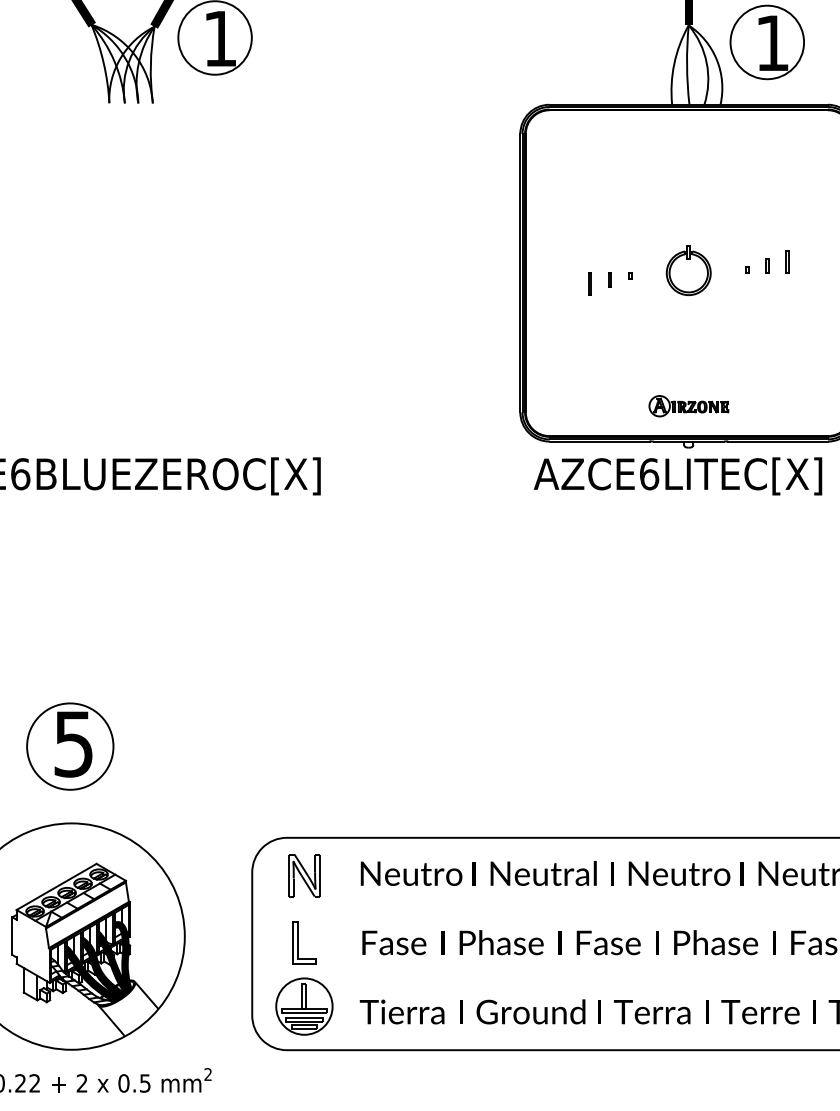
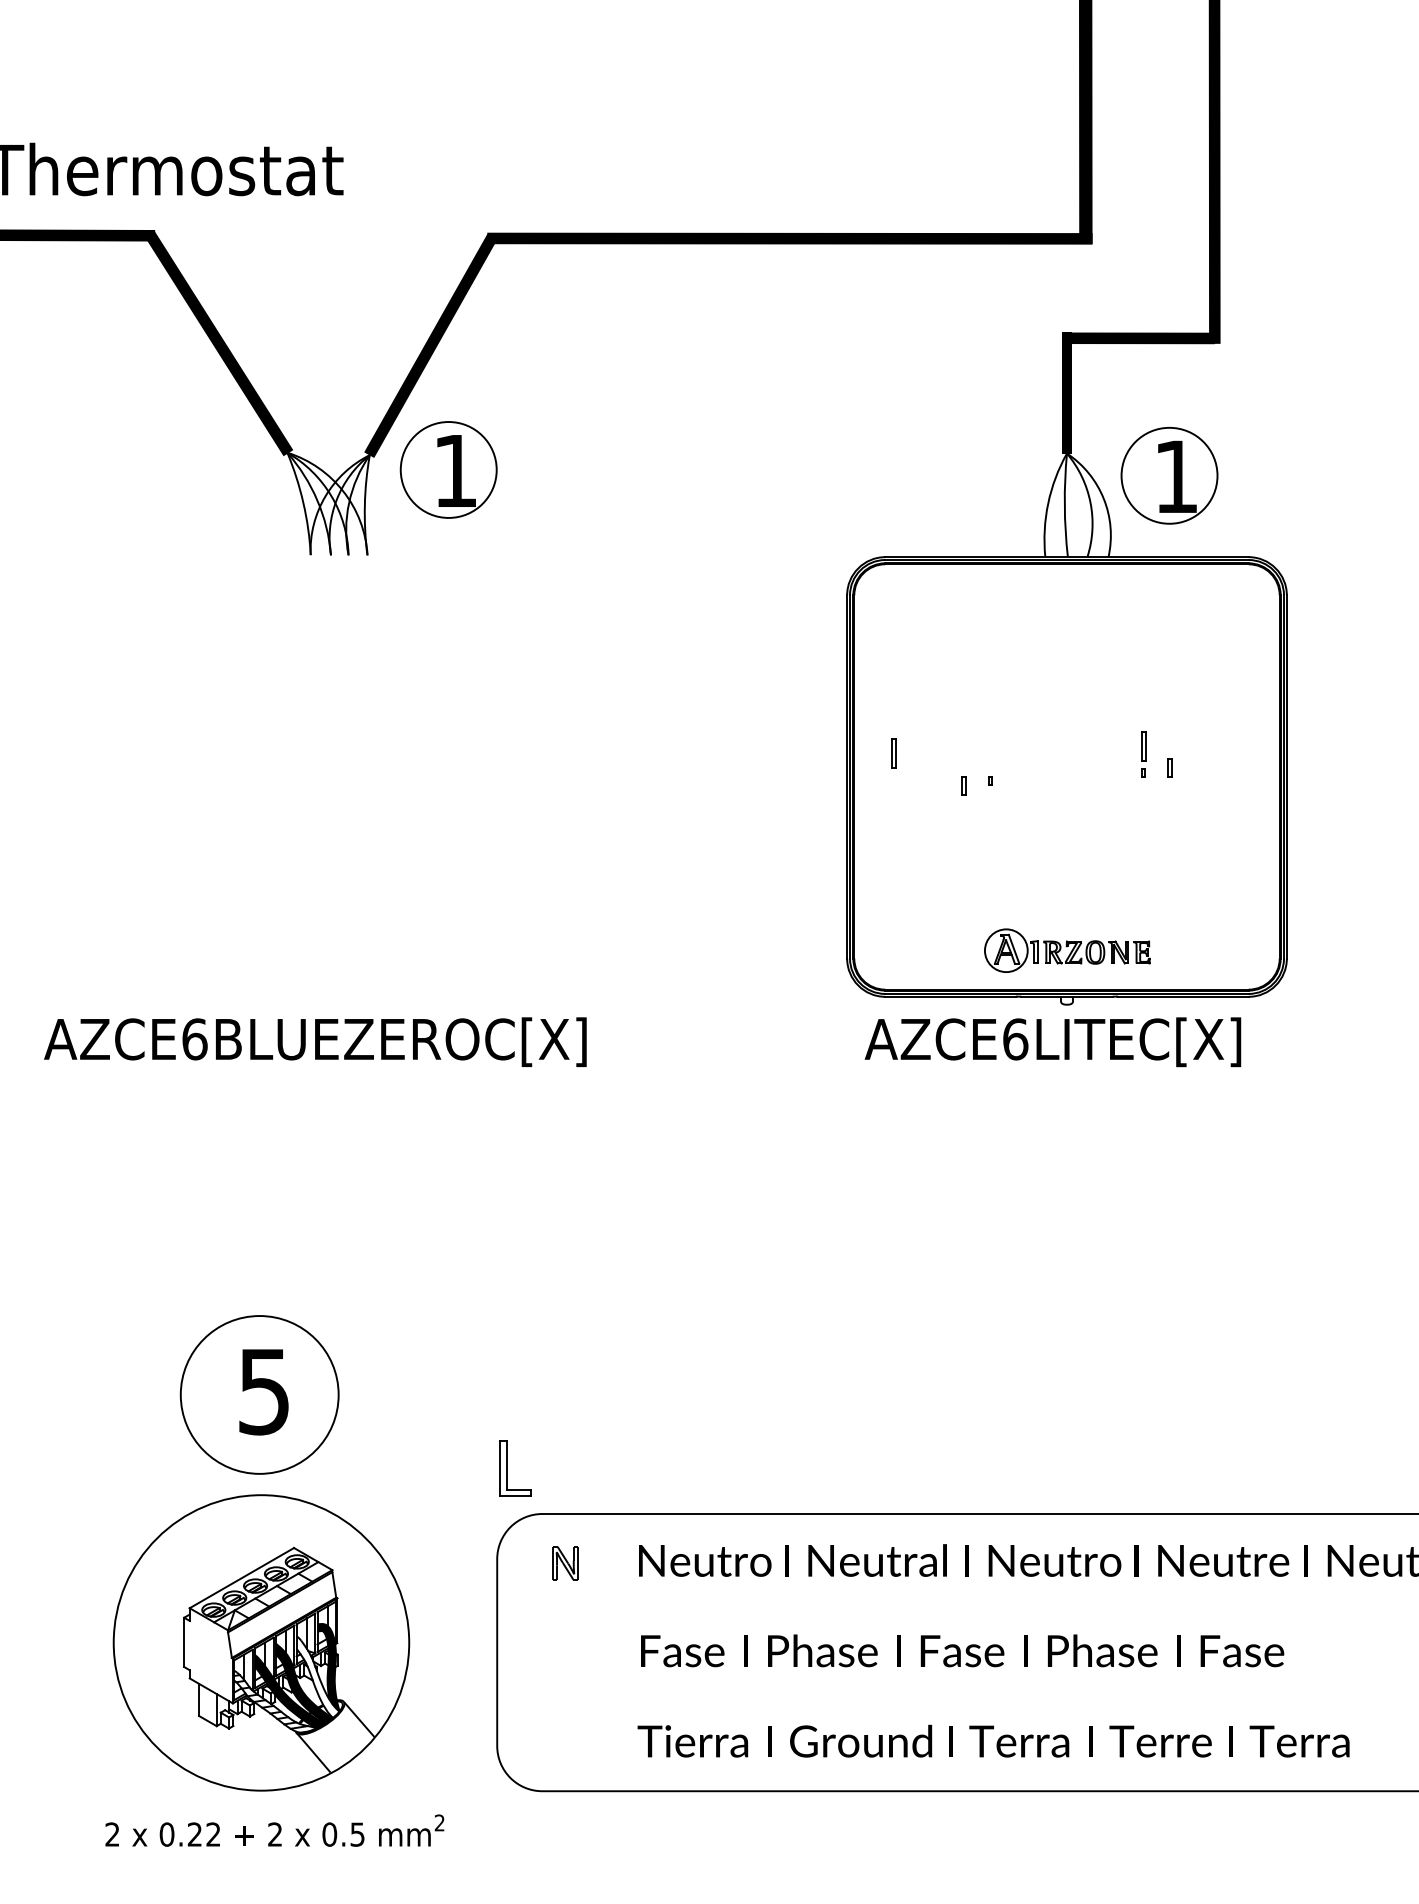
part: (688, 259) -> (1066, 758), removed
part: (787, 262) -> (1143, 746), moved
part: (589, 284) -> (893, 753), moved
part: (688, 406) -> (1066, 950), size x1.6
circle: (70, 746) -> (259, 1394), size x1.4
part: (304, 875) -> (565, 1563), size x0.6
part: (298, 943) -> (507, 1468), moved
fill: (114, 964) -> (317, 1679), removed
part: (303, 1005) -> (564, 1733), removed

